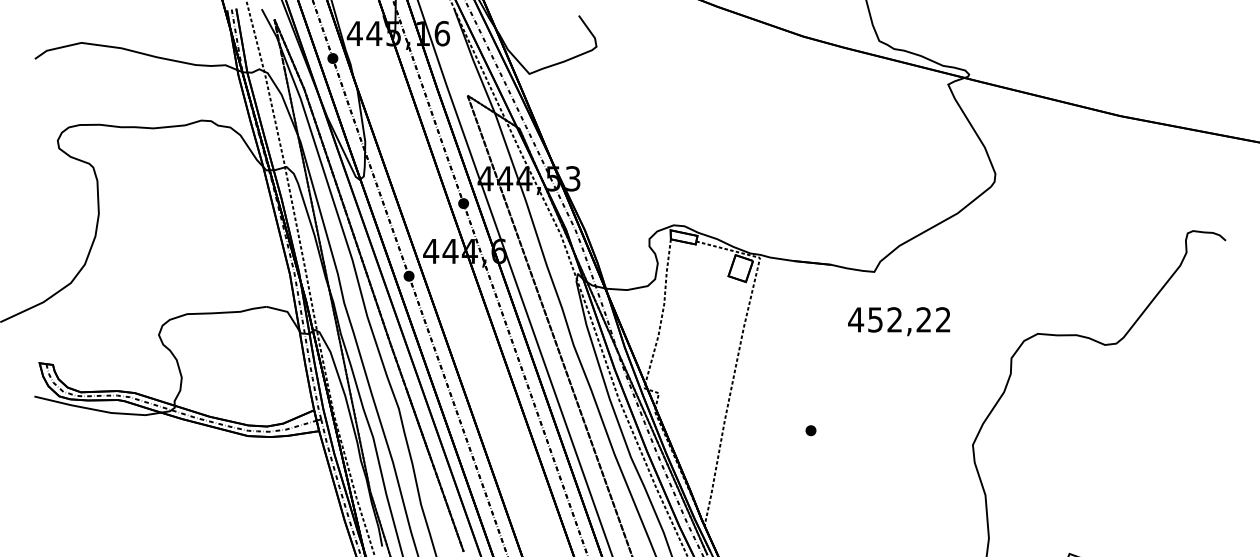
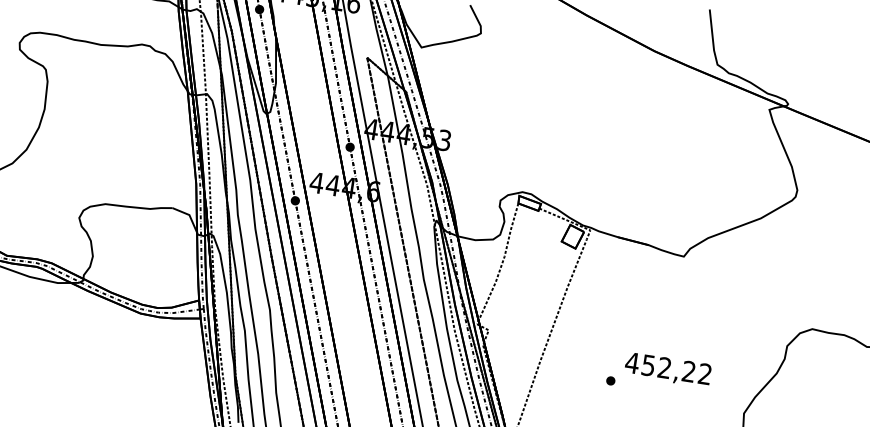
text: (899, 321) -> (668, 369), moved

